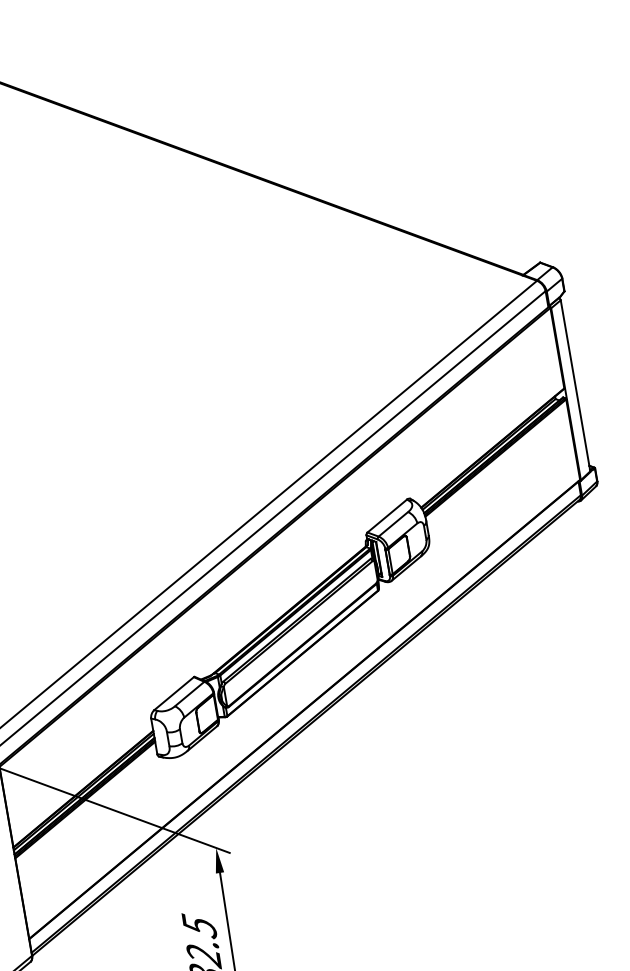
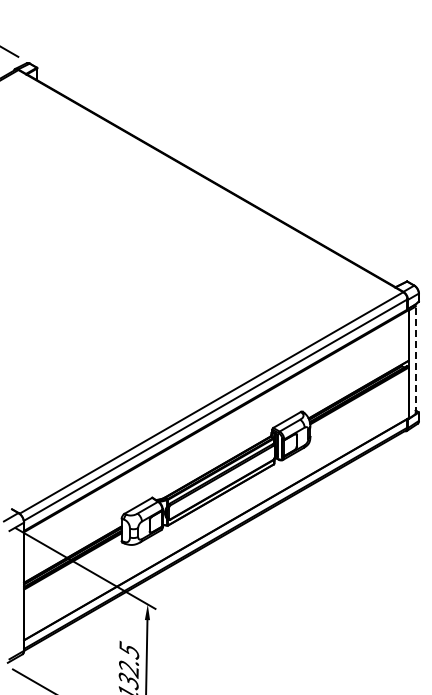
line: (575, 386) -> (415, 360), solid -> dashed

